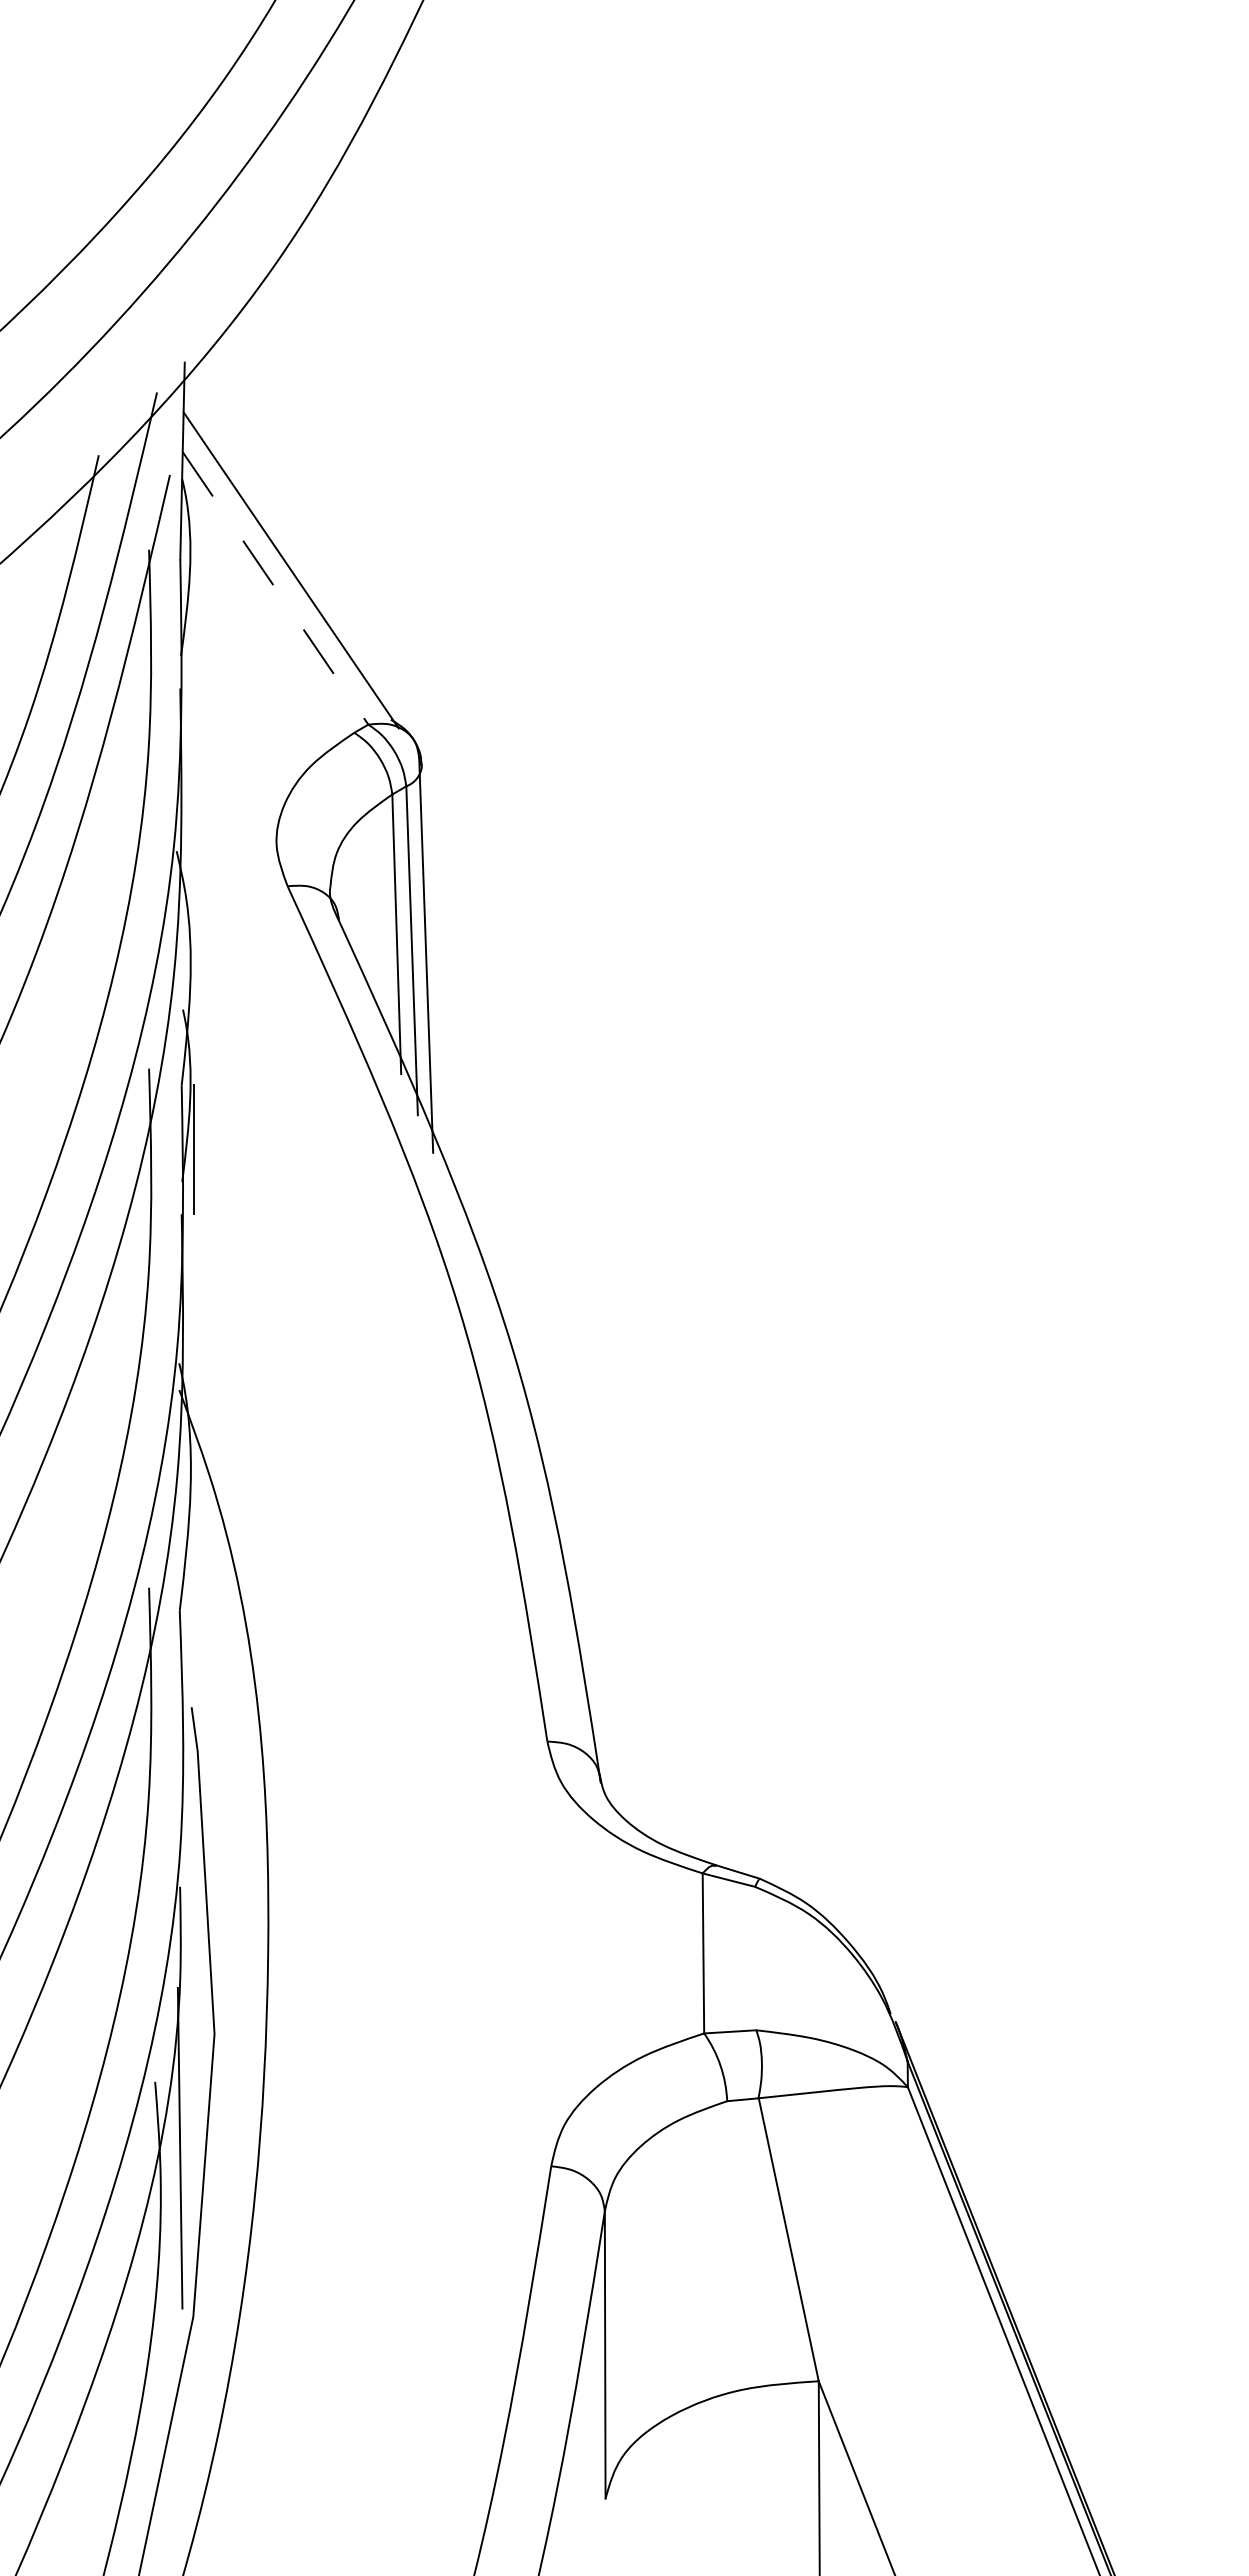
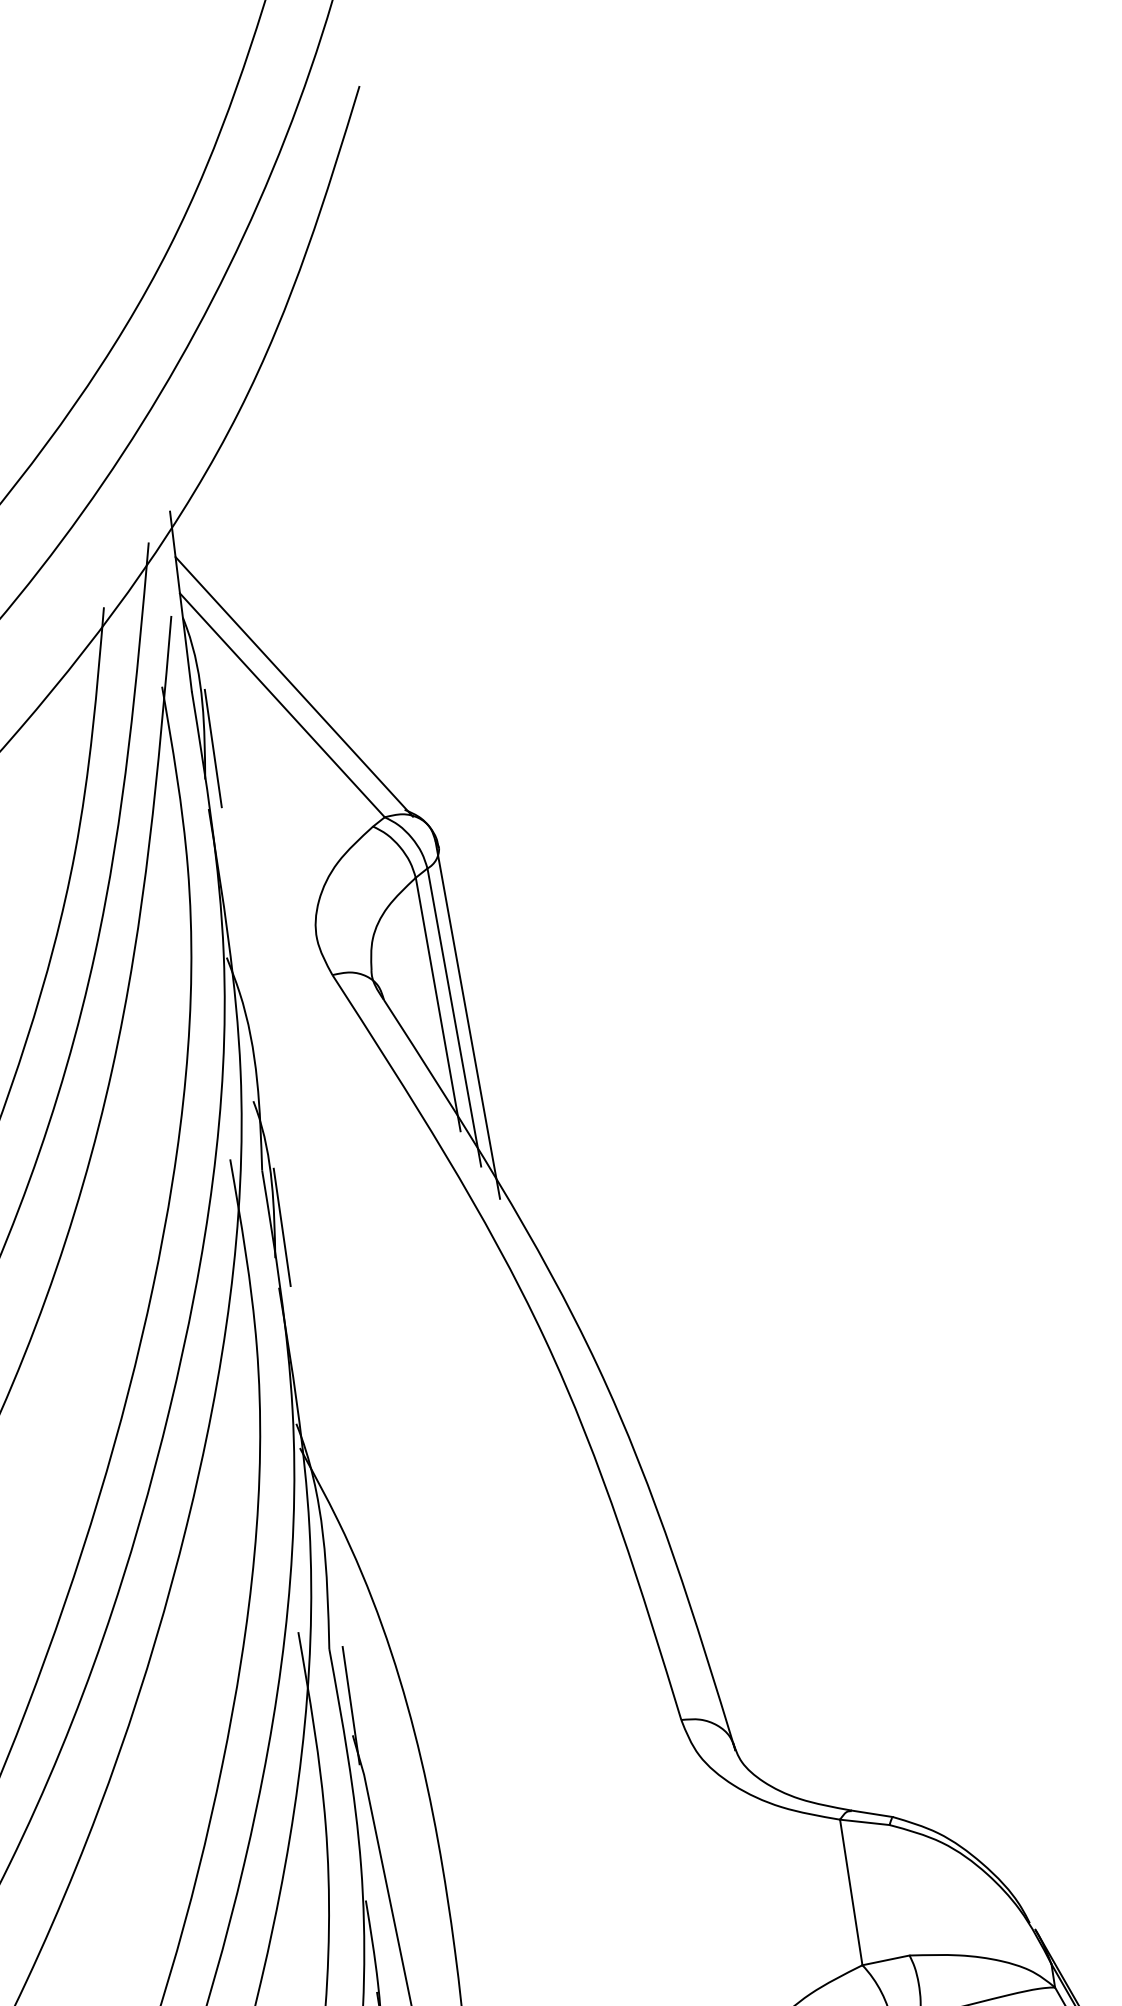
line: (275, 588) -> (282, 705), dashed -> solid
line: (194, 623) -> (213, 747), added
line: (194, 1674) -> (351, 1705), added

